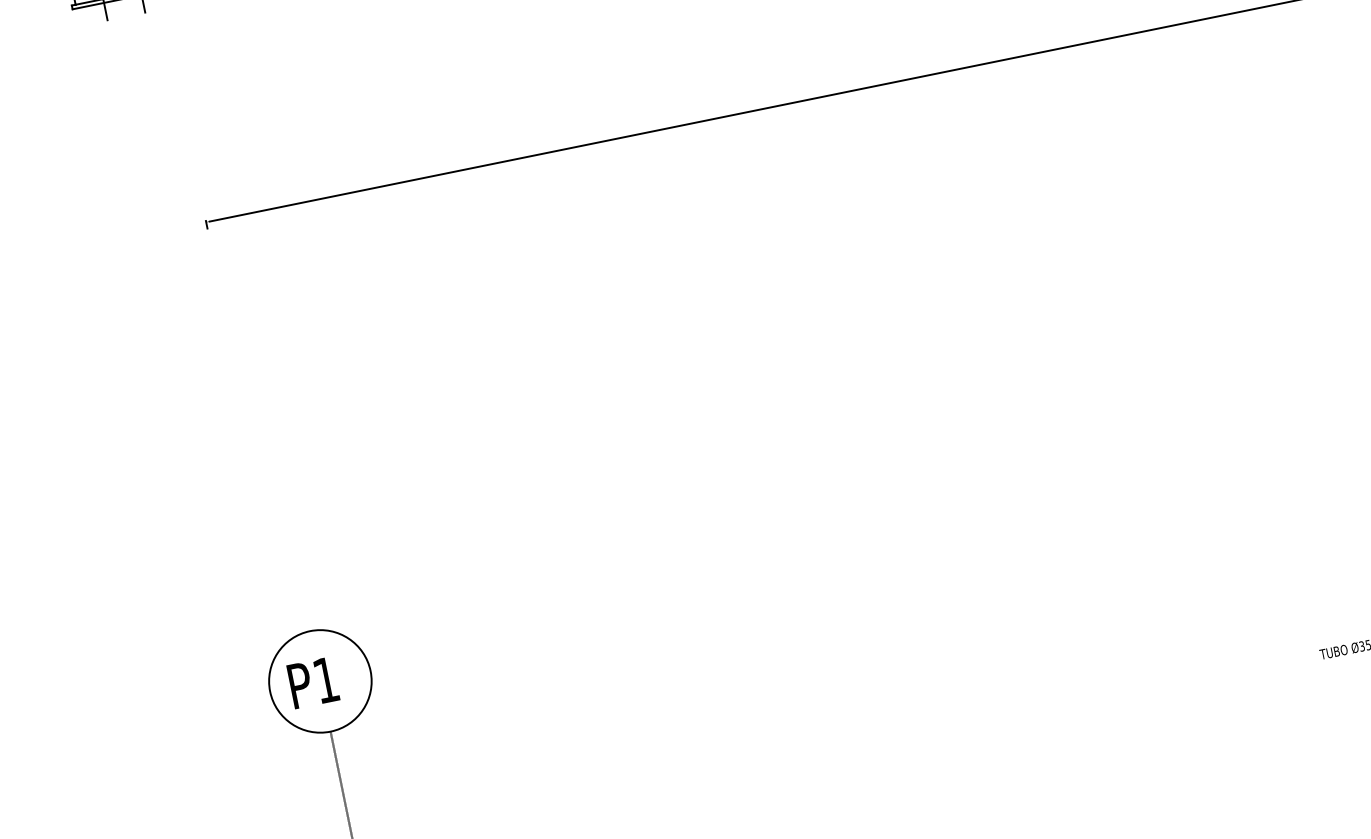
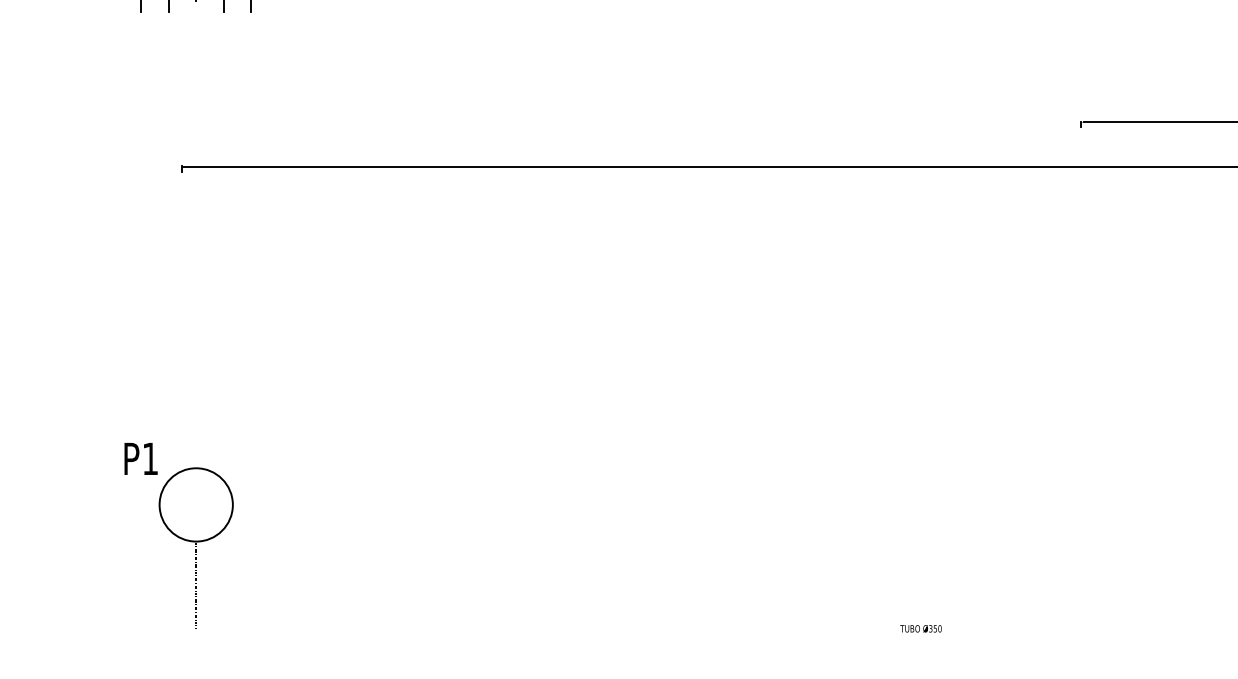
text: (312, 682) -> (140, 458), moved

